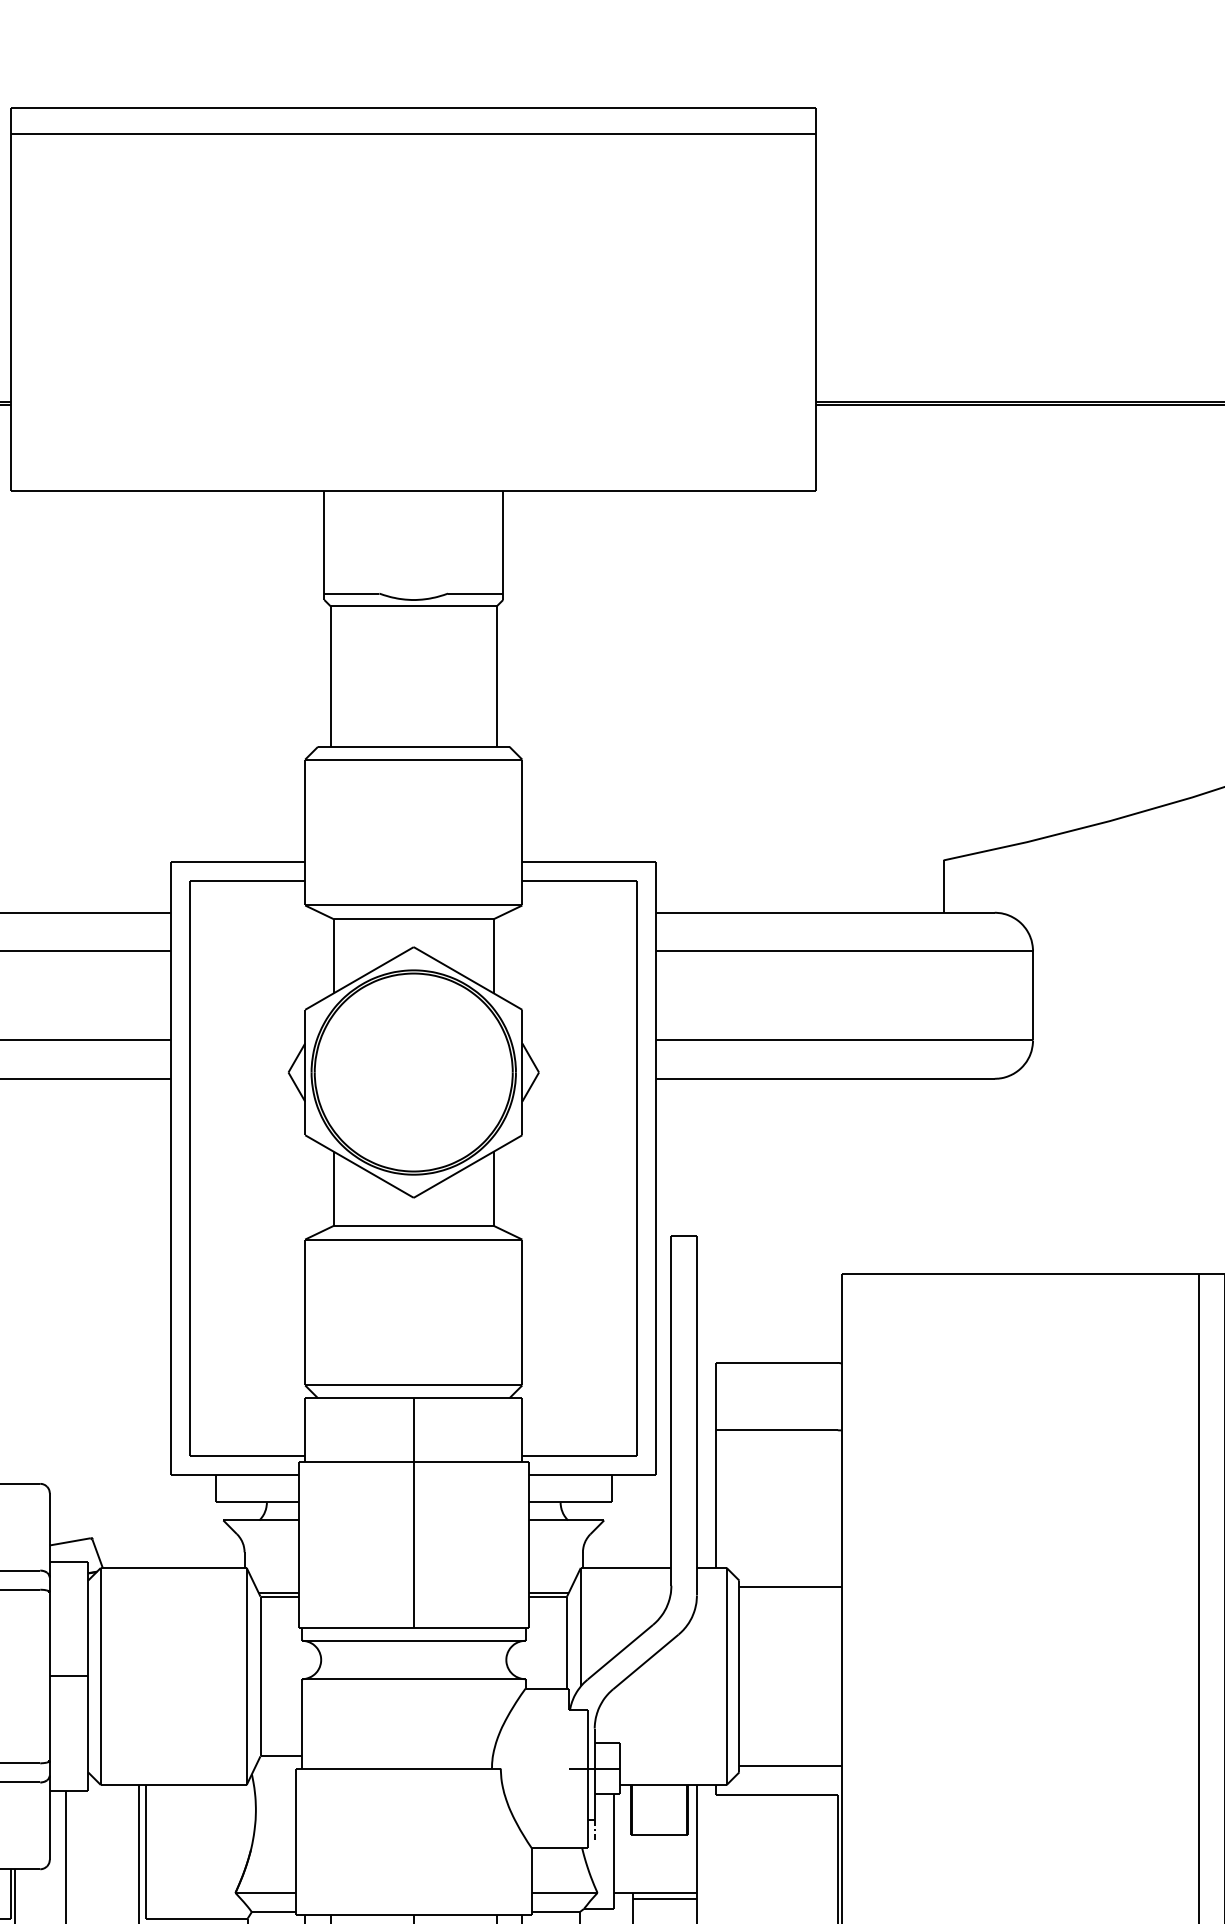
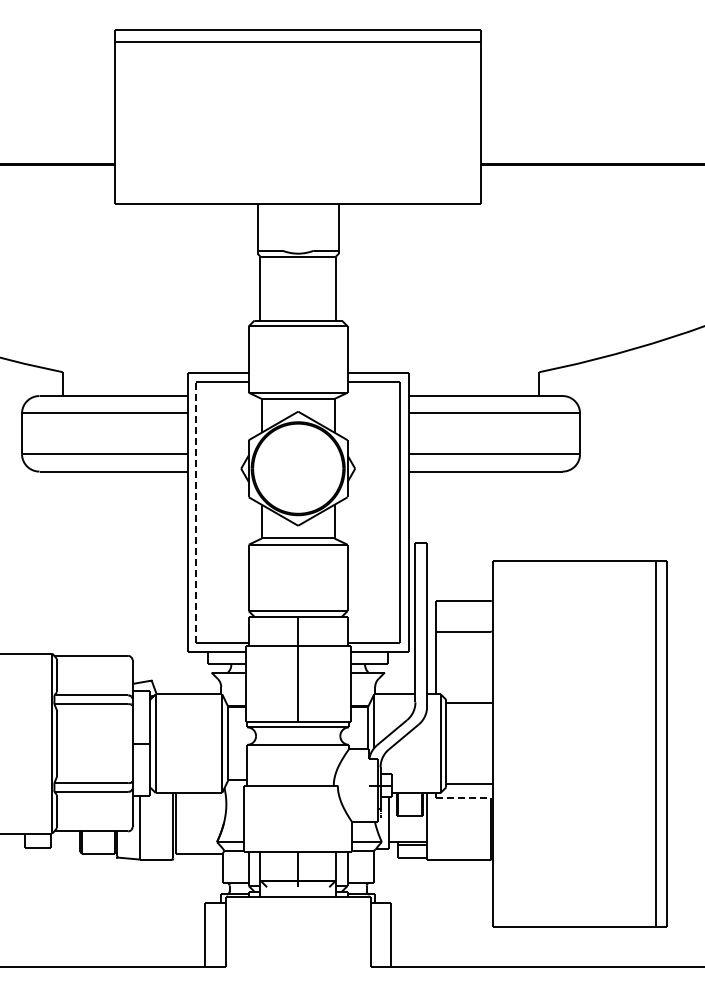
line: (190, 1168) -> (196, 512), solid -> dashed
line: (776, 1794) -> (463, 797), solid -> dashed

